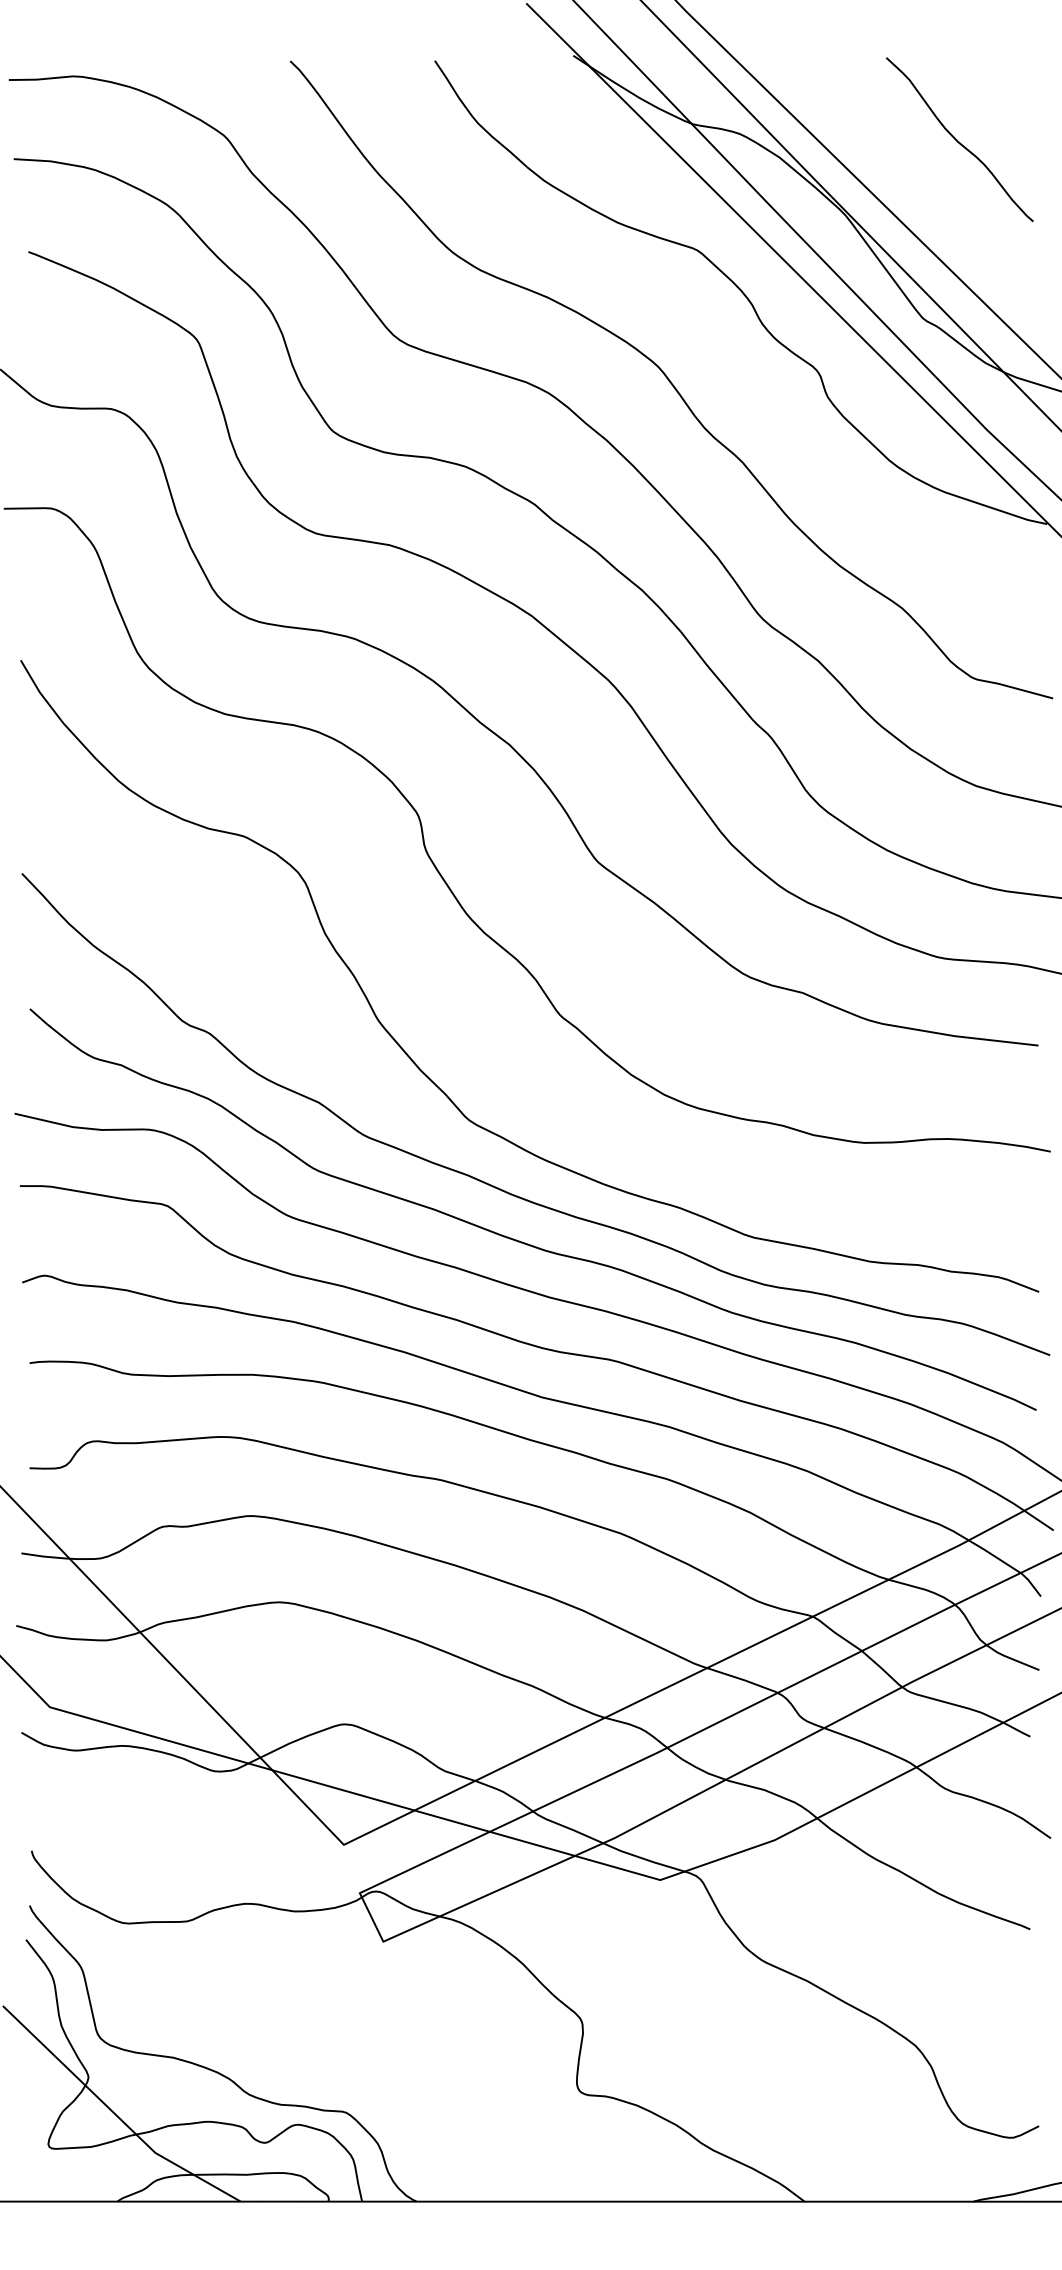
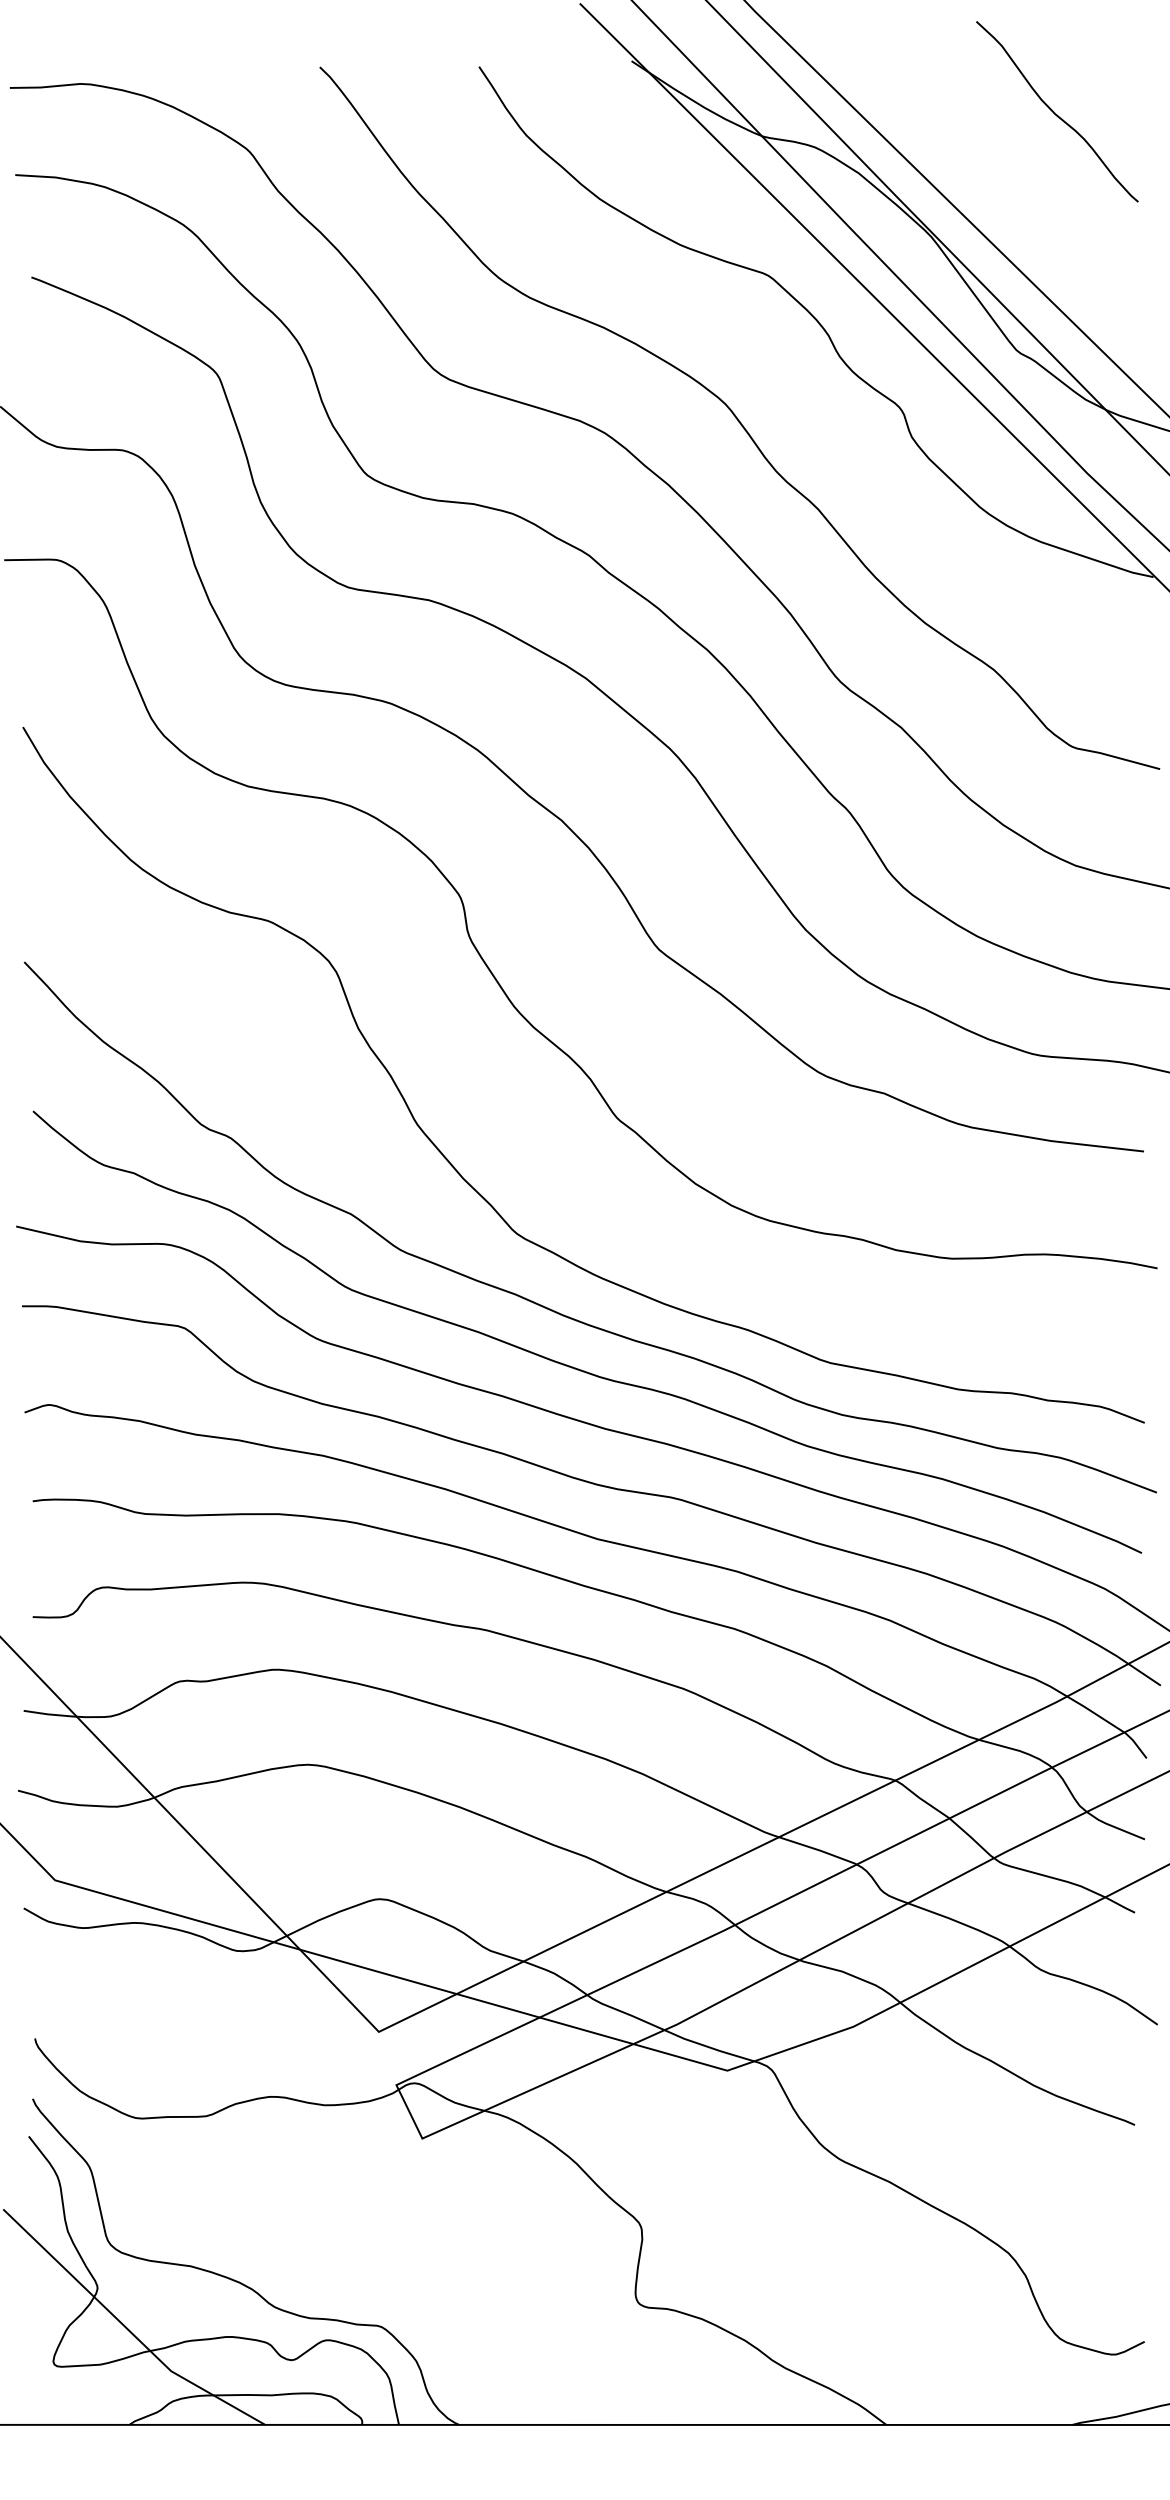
curve: (958, 140) -> (1055, 112), moved

